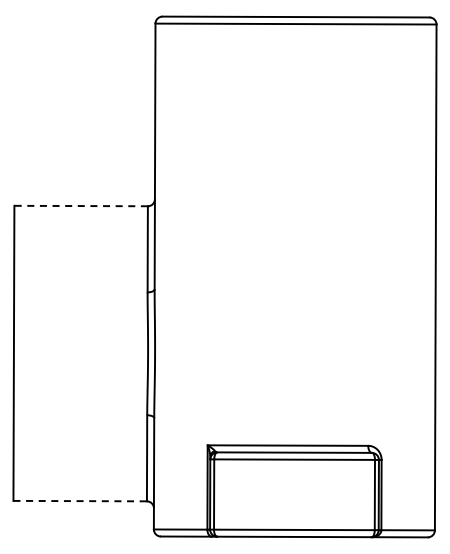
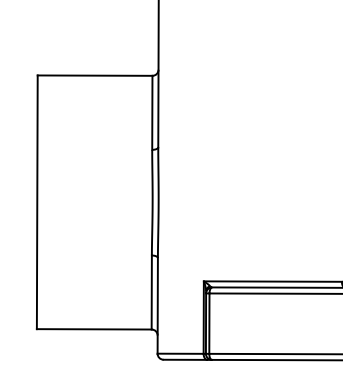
line: (81, 206) -> (95, 76), dashed -> solid
line: (80, 501) -> (94, 329), dashed -> solid

